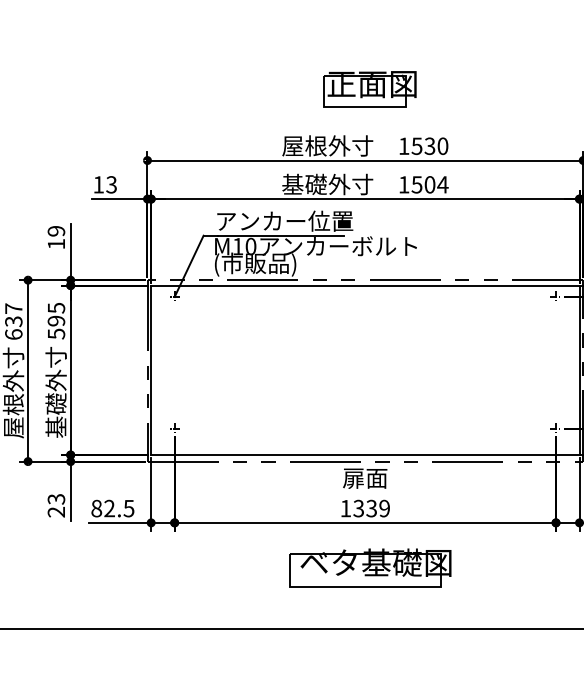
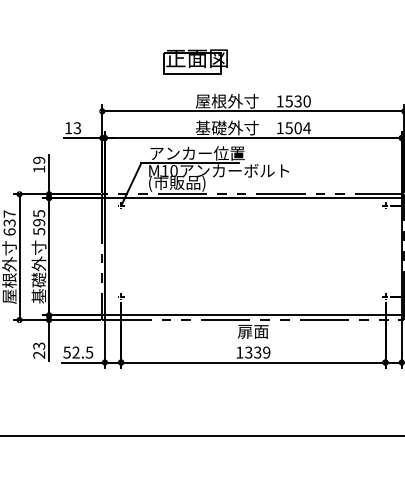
part: (369, 88) -> (195, 61), moved
text: (95, 508) -> (66, 352), 82.5 -> 52.5
part: (369, 567) -> (256, 393), removed

